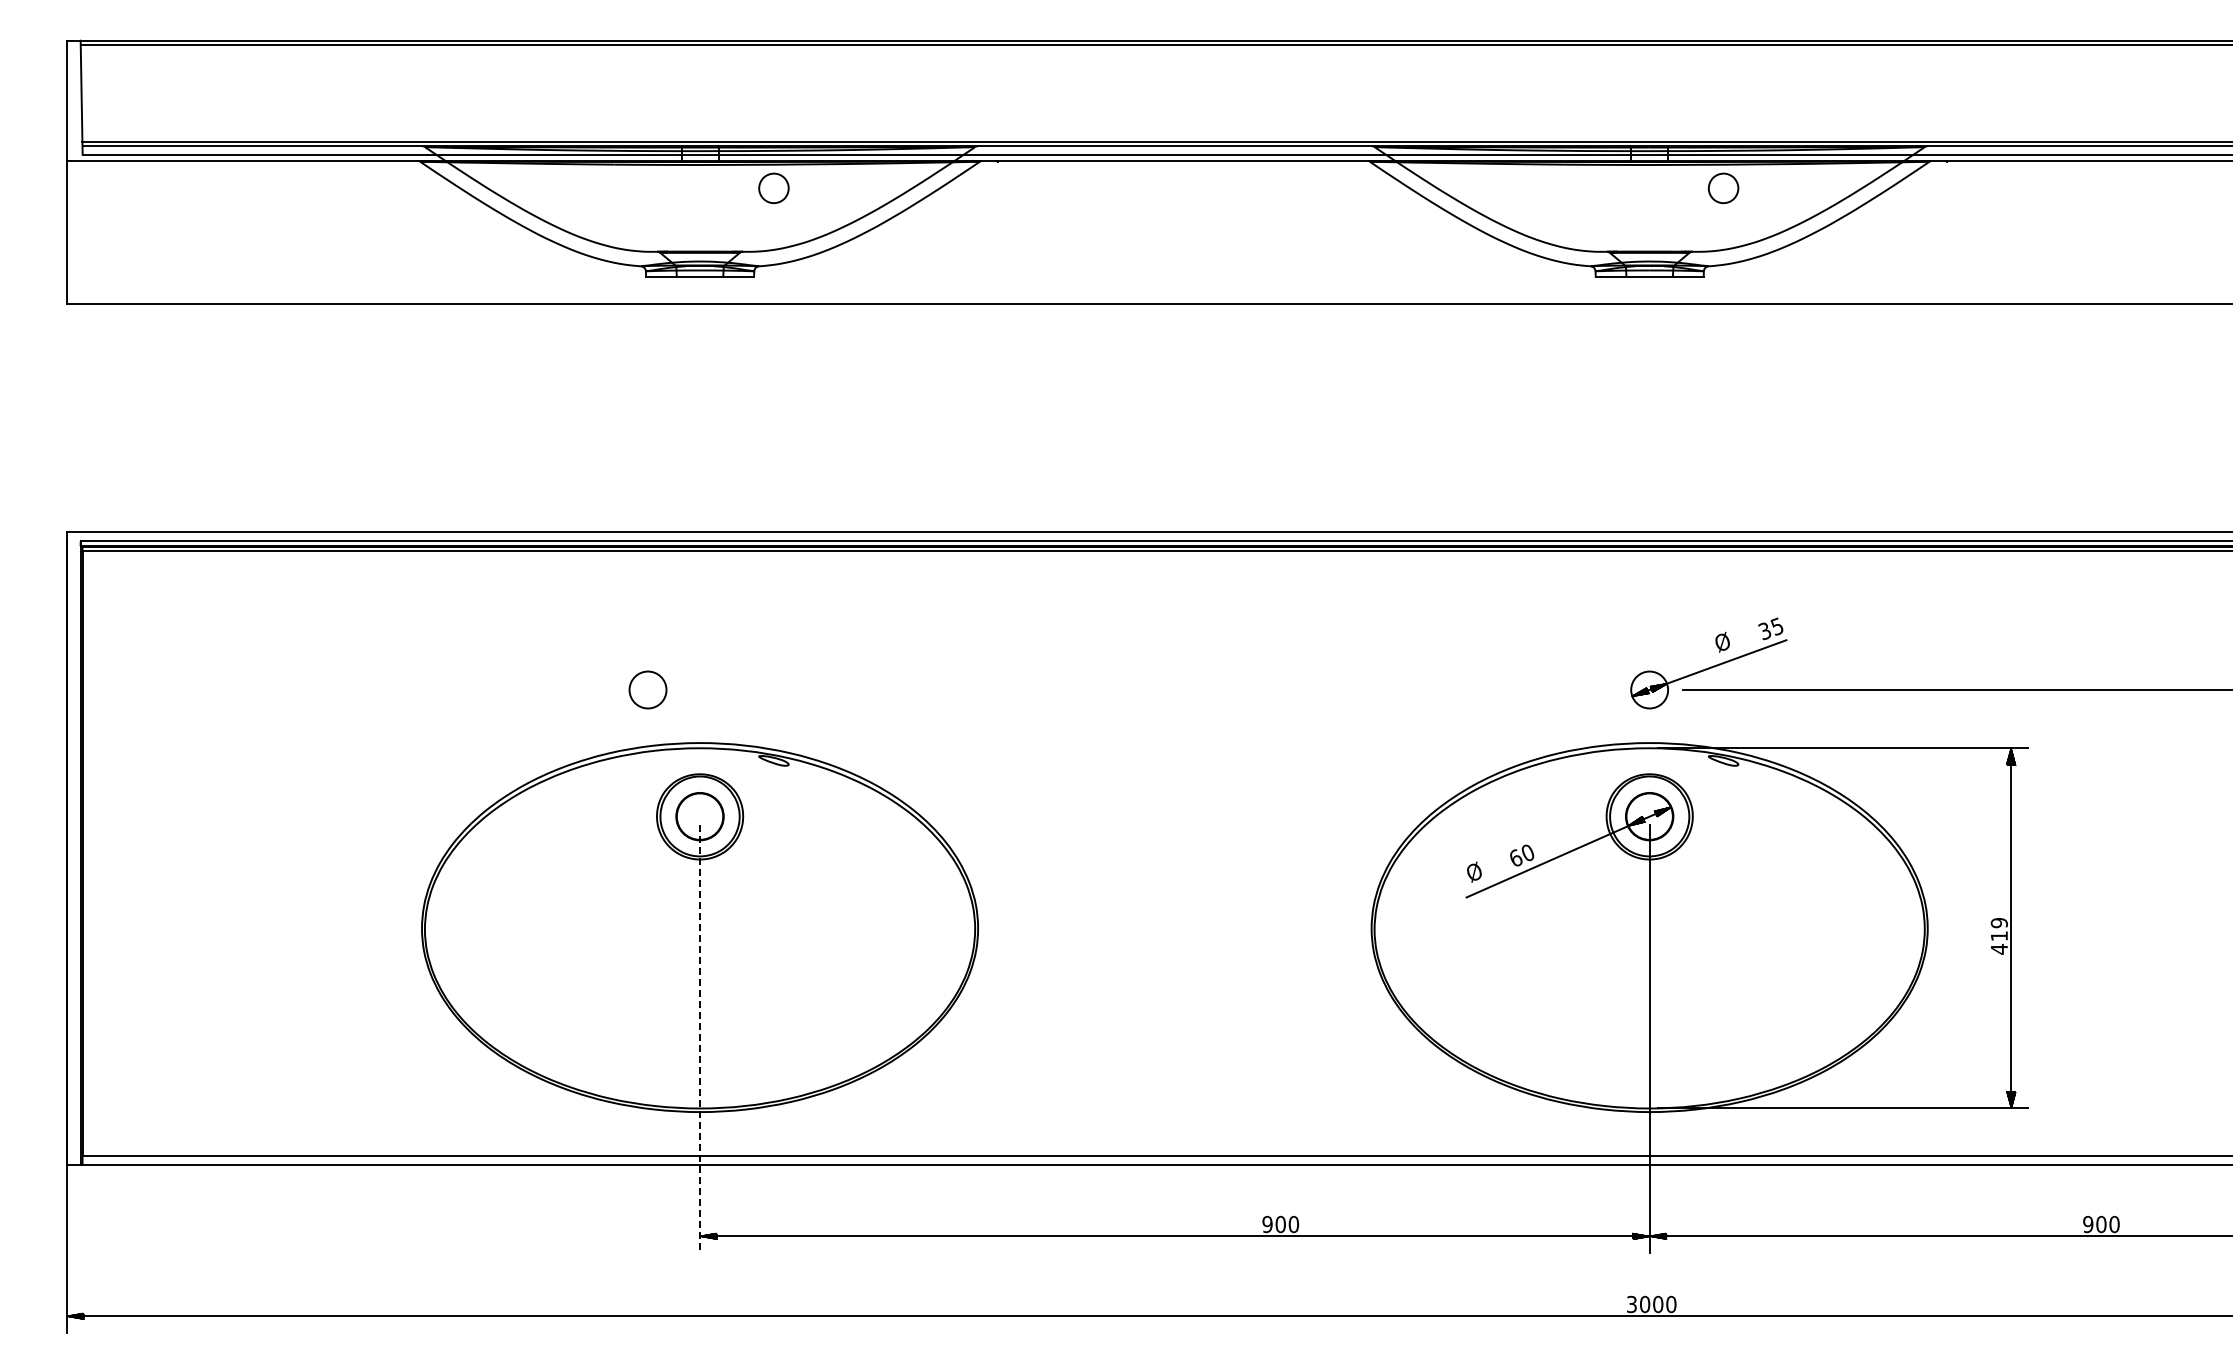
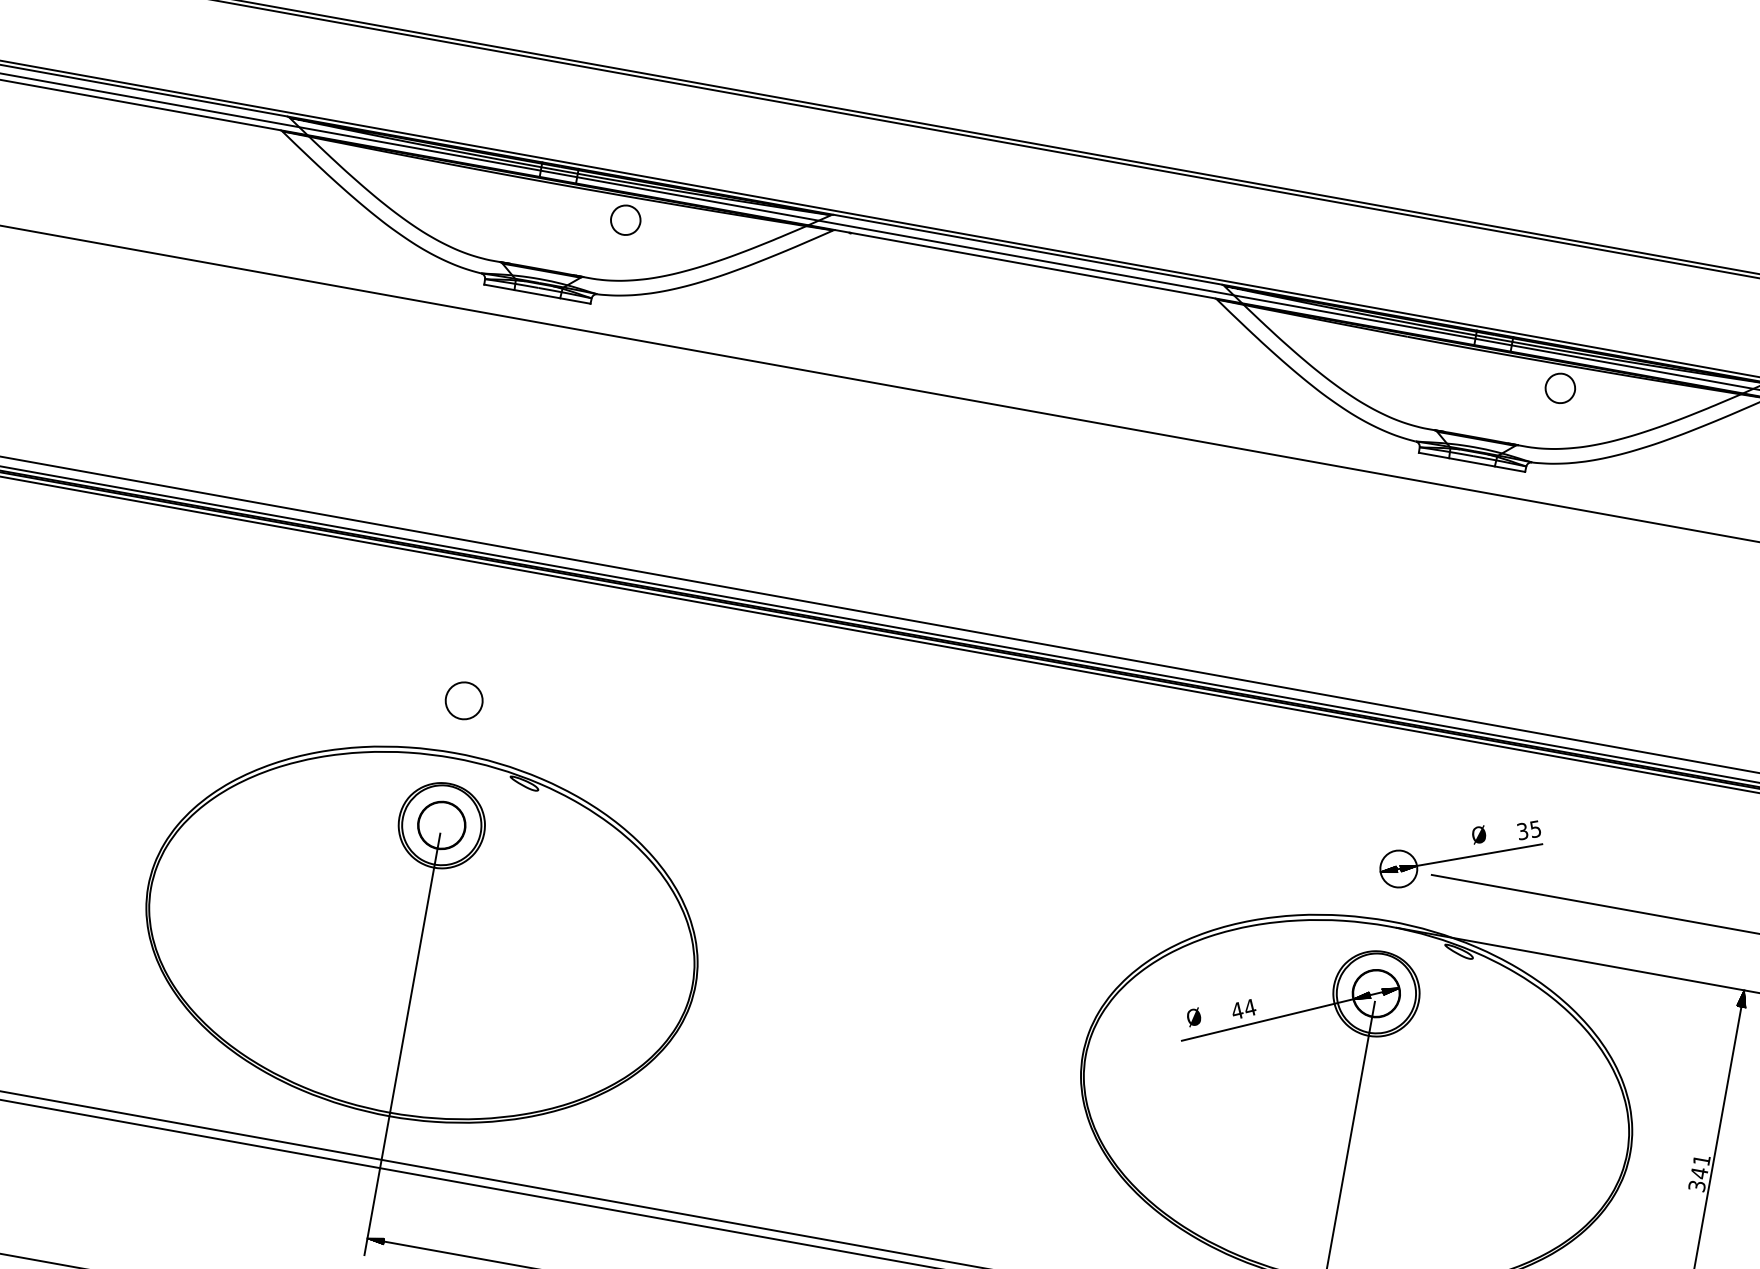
circle: (647, 689) -> (463, 700), moved
text: (1522, 855) -> (1244, 1009), 60 -> 44
text: (1999, 936) -> (1699, 1173), 419 -> 341
line: (700, 1039) -> (402, 1044), dashed -> solid

